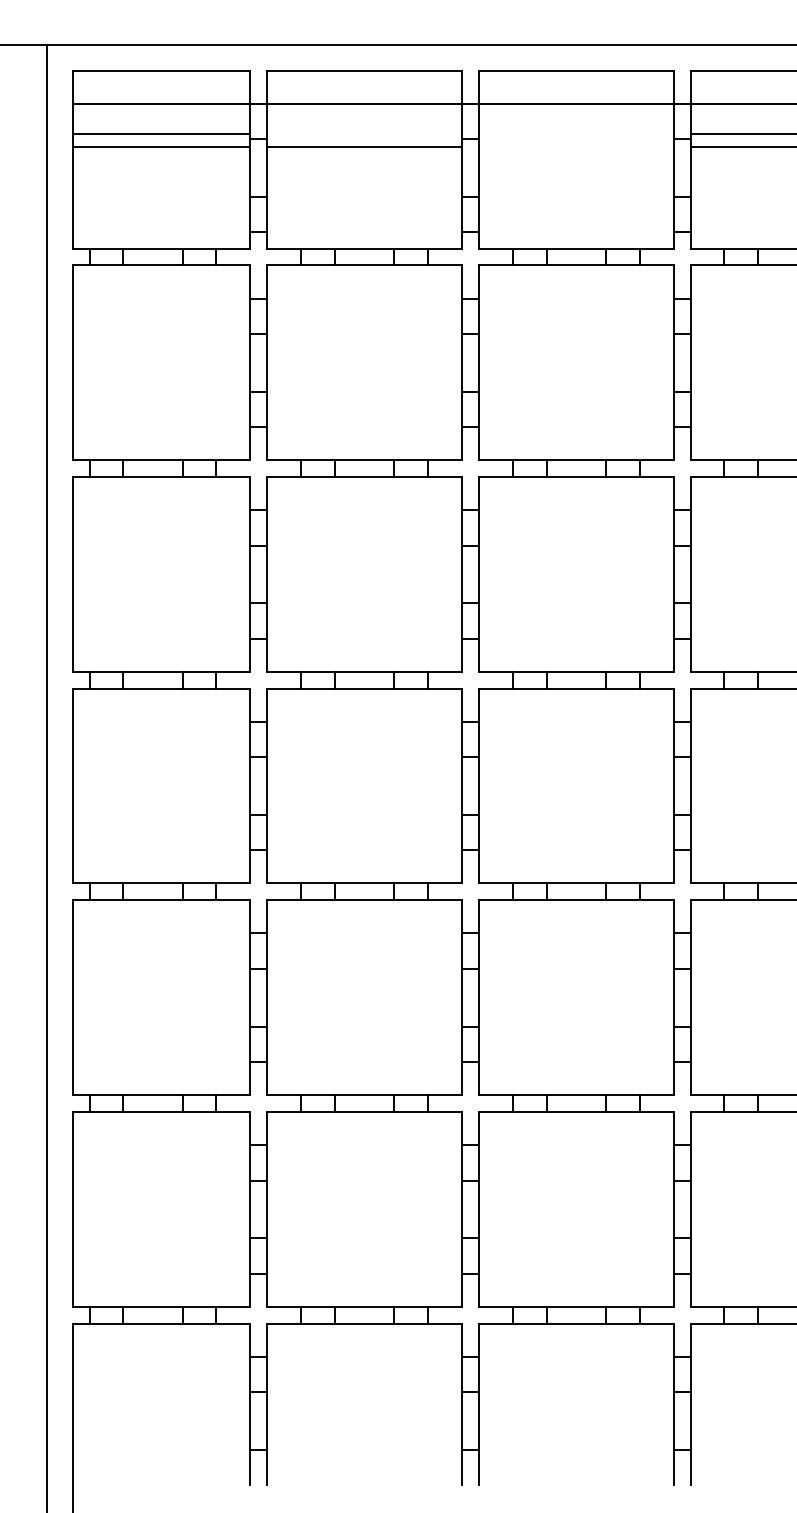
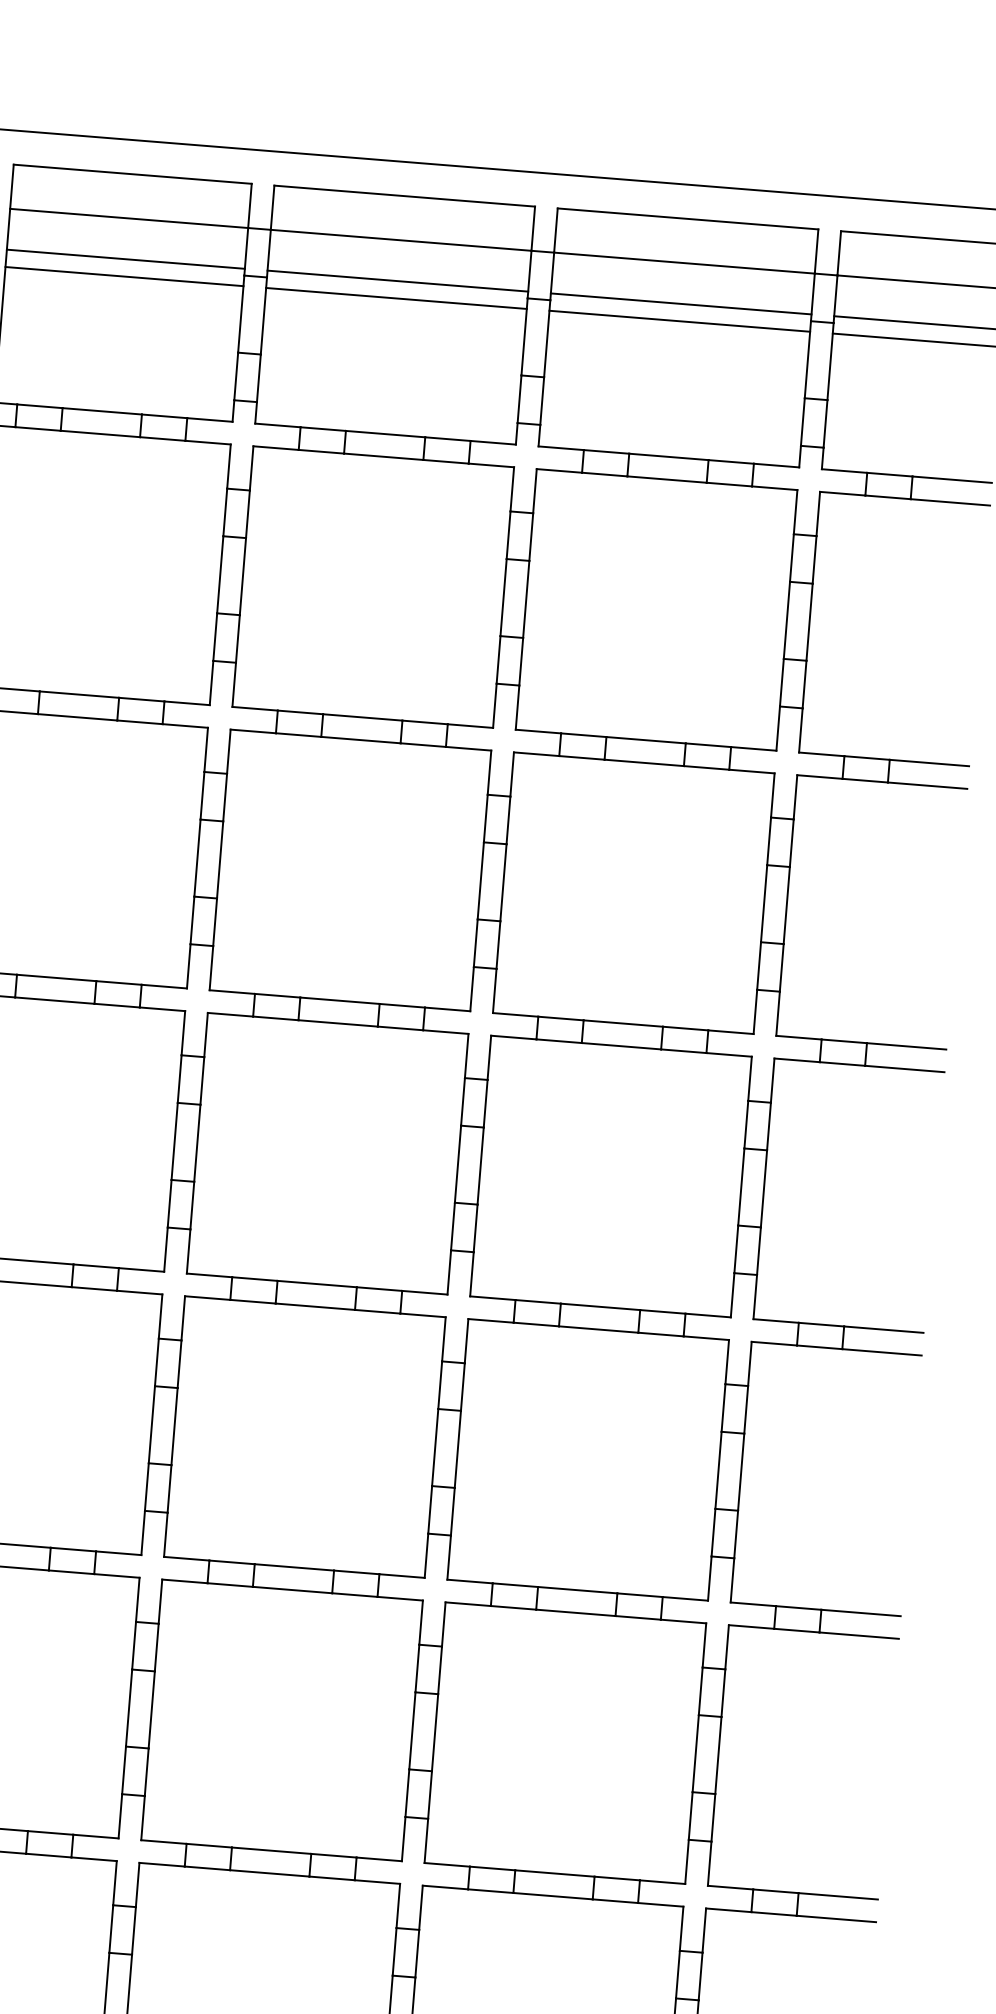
line: (364, 134) -> (397, 281), added
line: (575, 134) -> (680, 304), added
line: (575, 147) -> (678, 321), added

